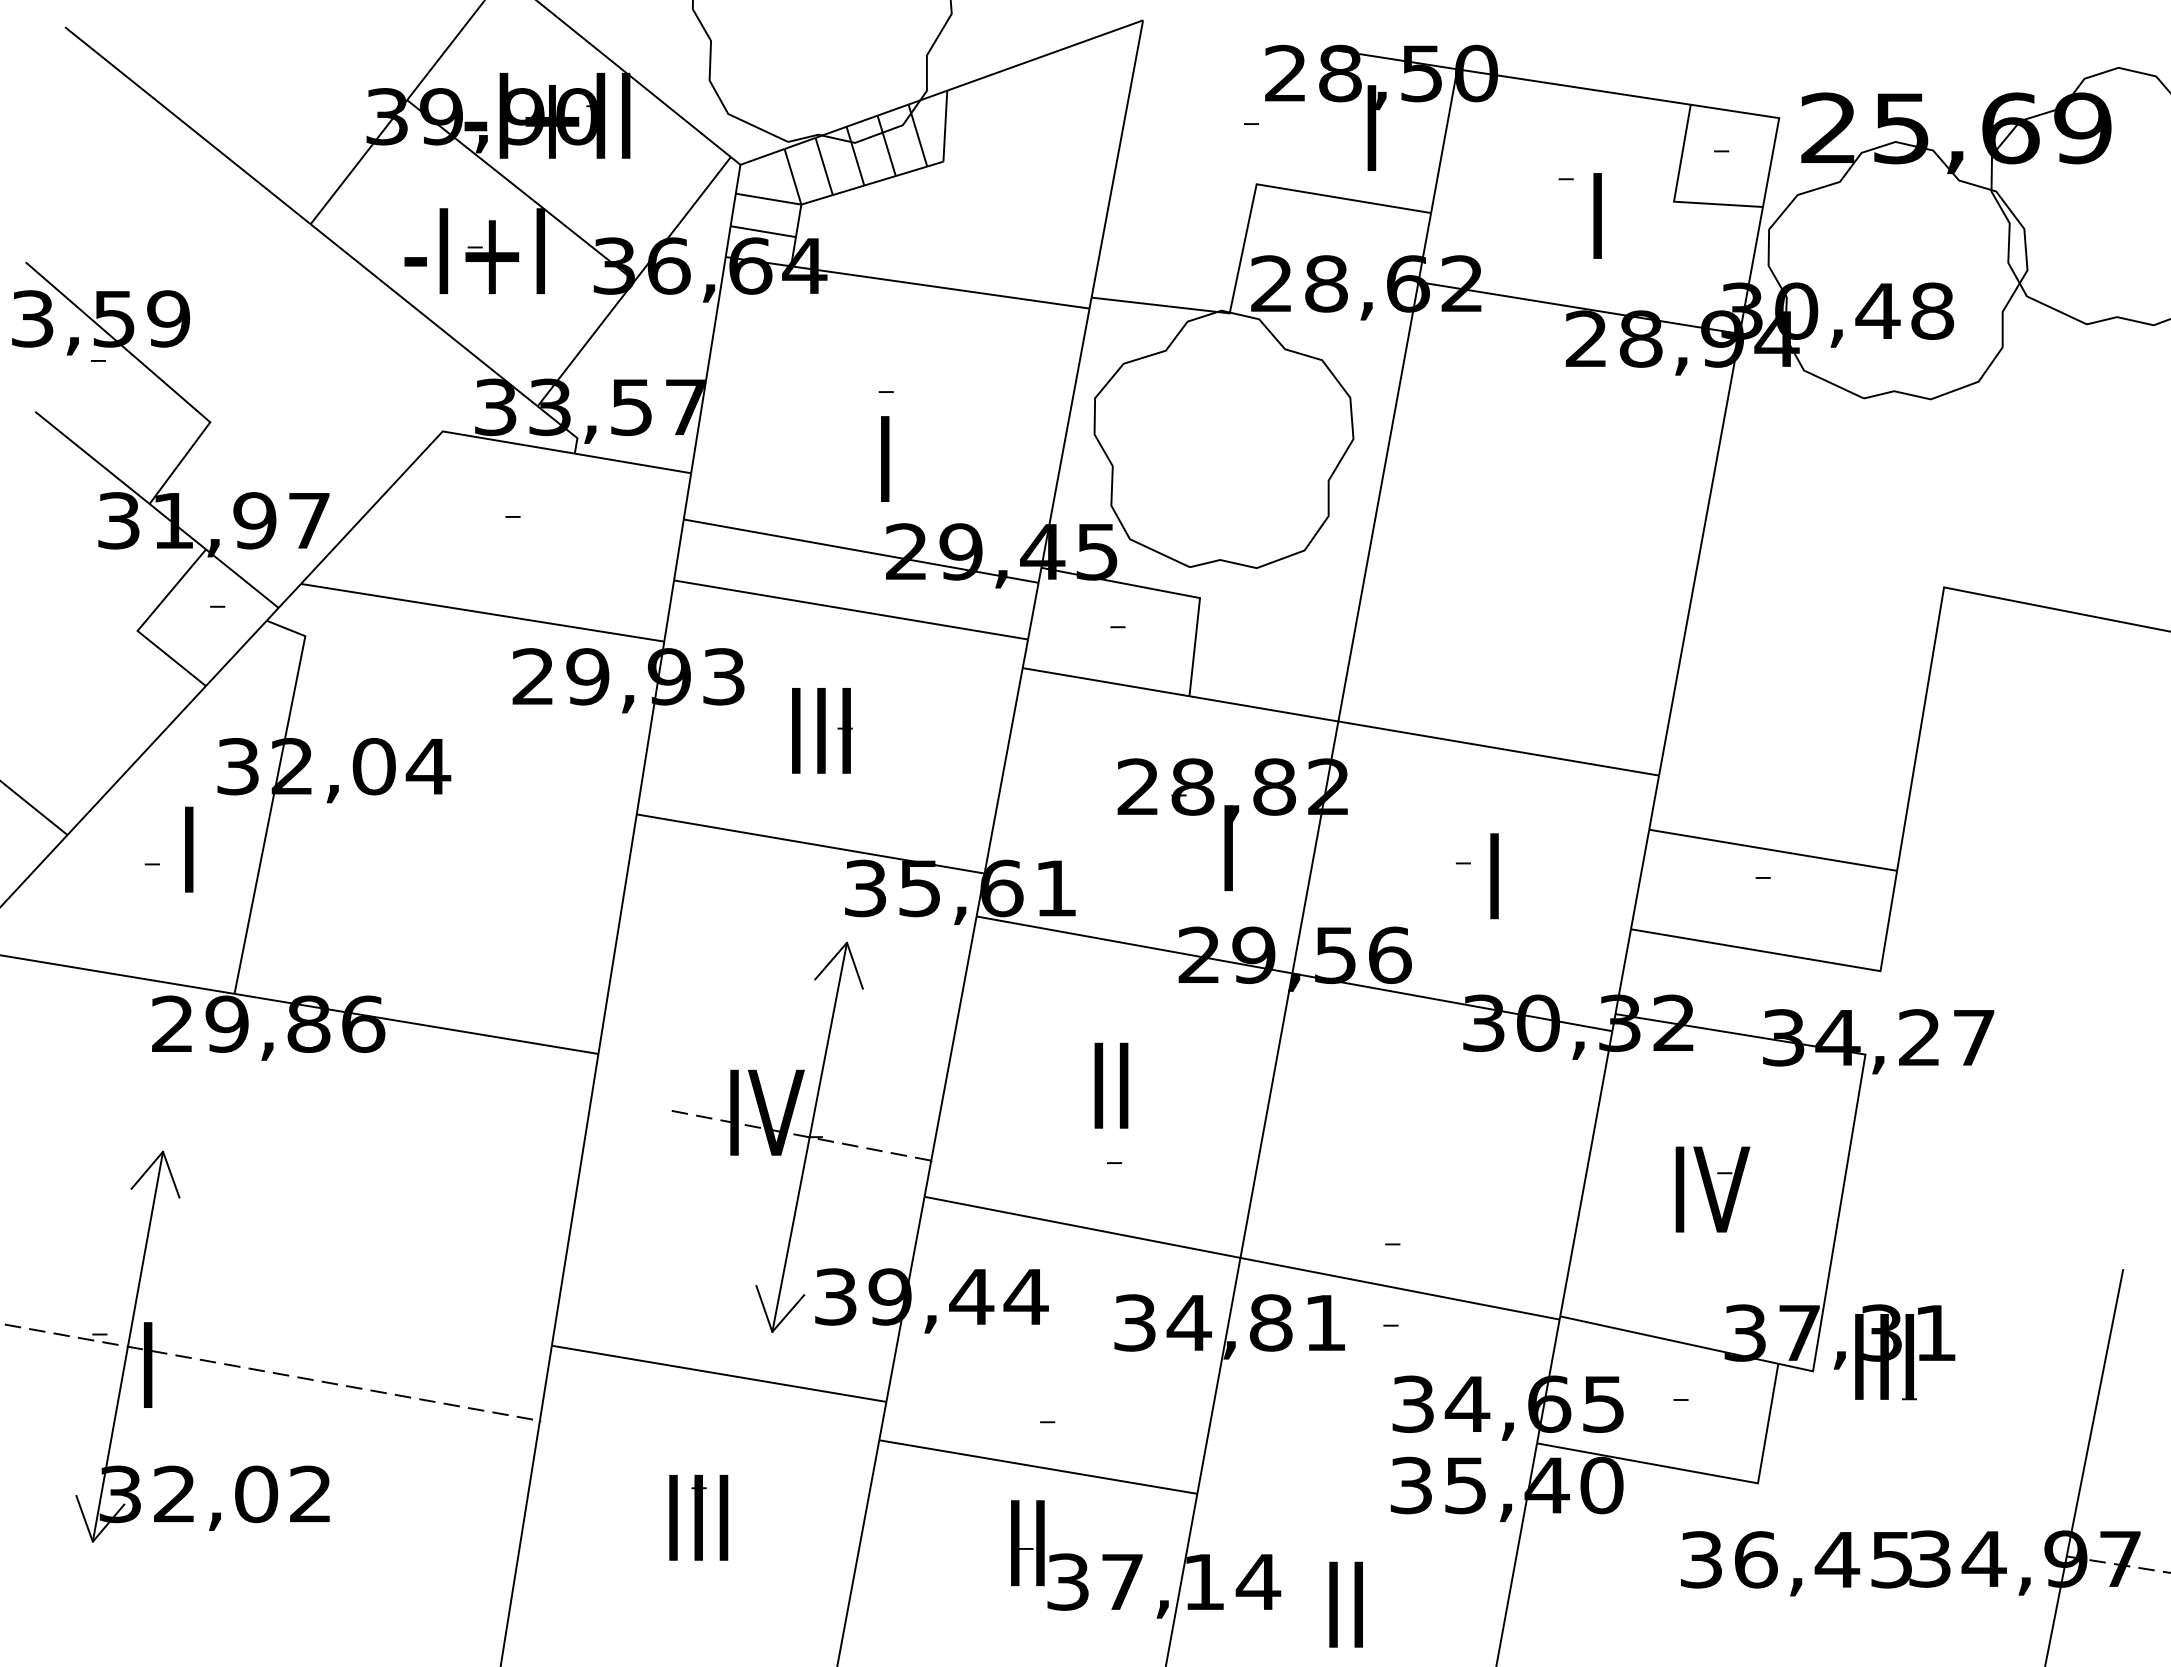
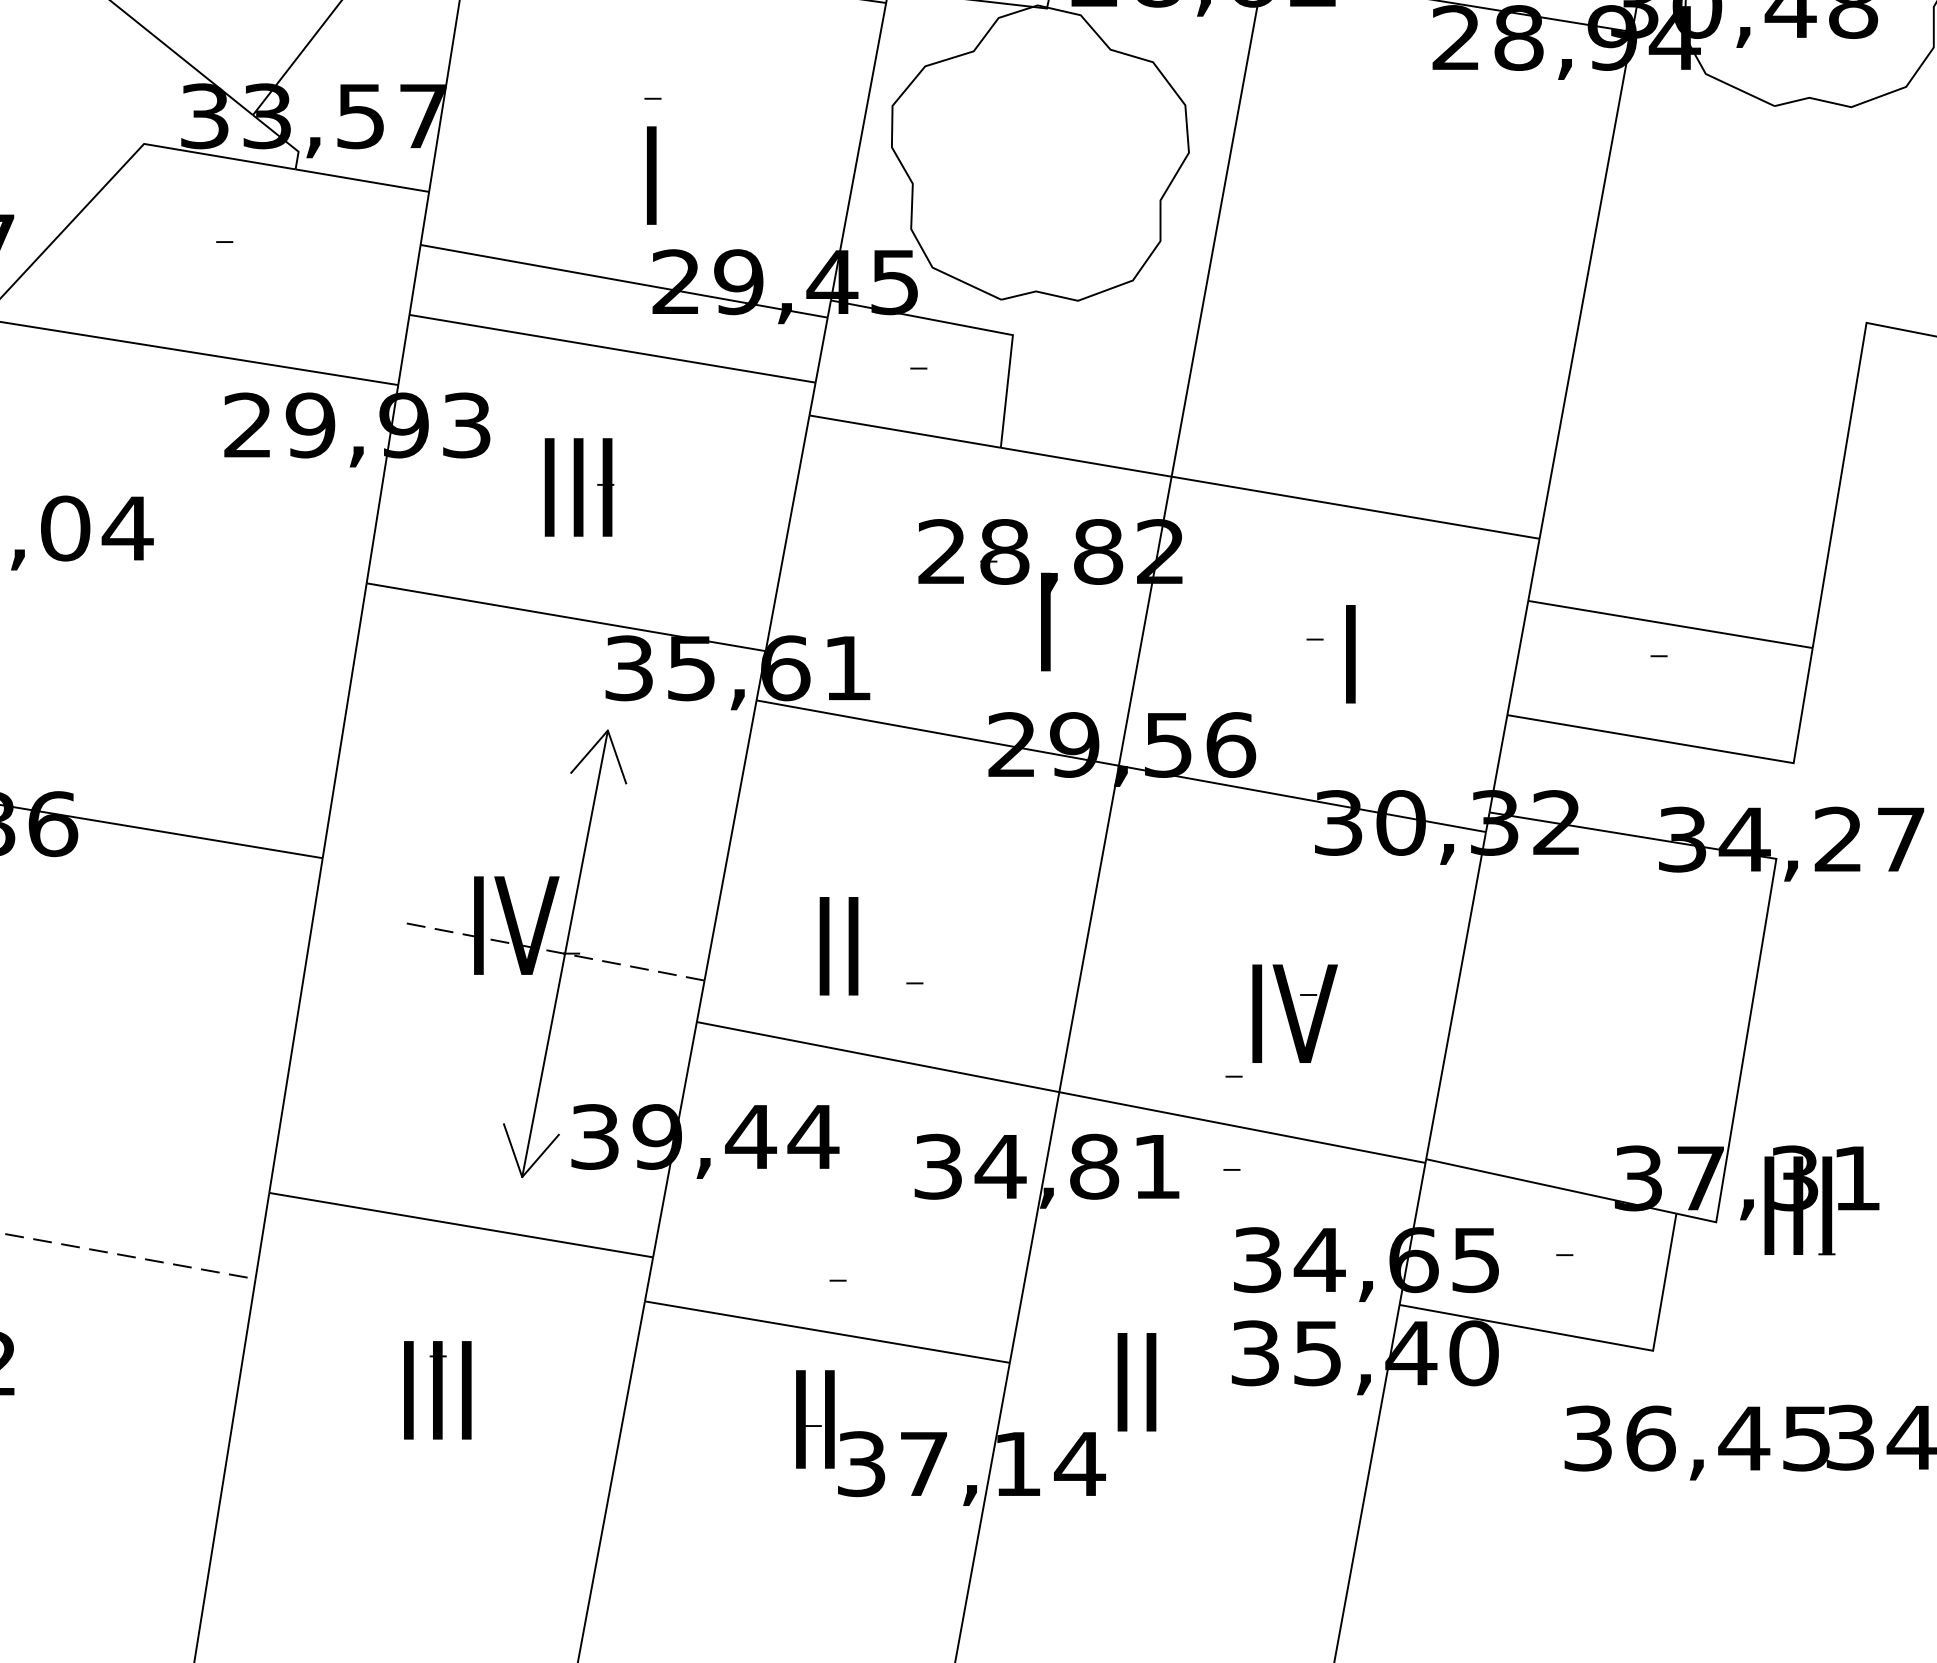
text: (1111, 1085) -> (839, 945), moved
part: (1712, 1189) -> (1294, 1013), moved
text: (1345, 1604) -> (1136, 1381), moved

